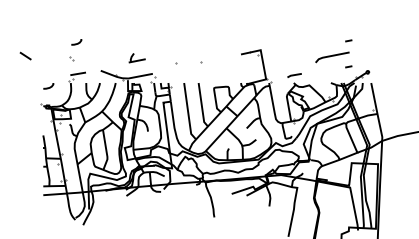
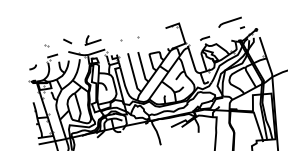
line: (348, 40) -> (240, 9), removed
curve: (77, 42) -> (49, 33), removed
line: (25, 55) -> (67, 41), moved
part: (137, 58) -> (93, 40), size x1.43

